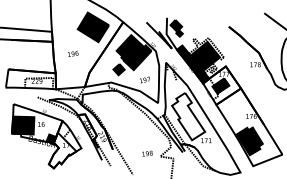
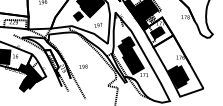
fill: (188, 116) -> (131, 55), added
fill: (62, 150) -> (31, 77), added
text: (147, 153) -> (83, 66), moved

